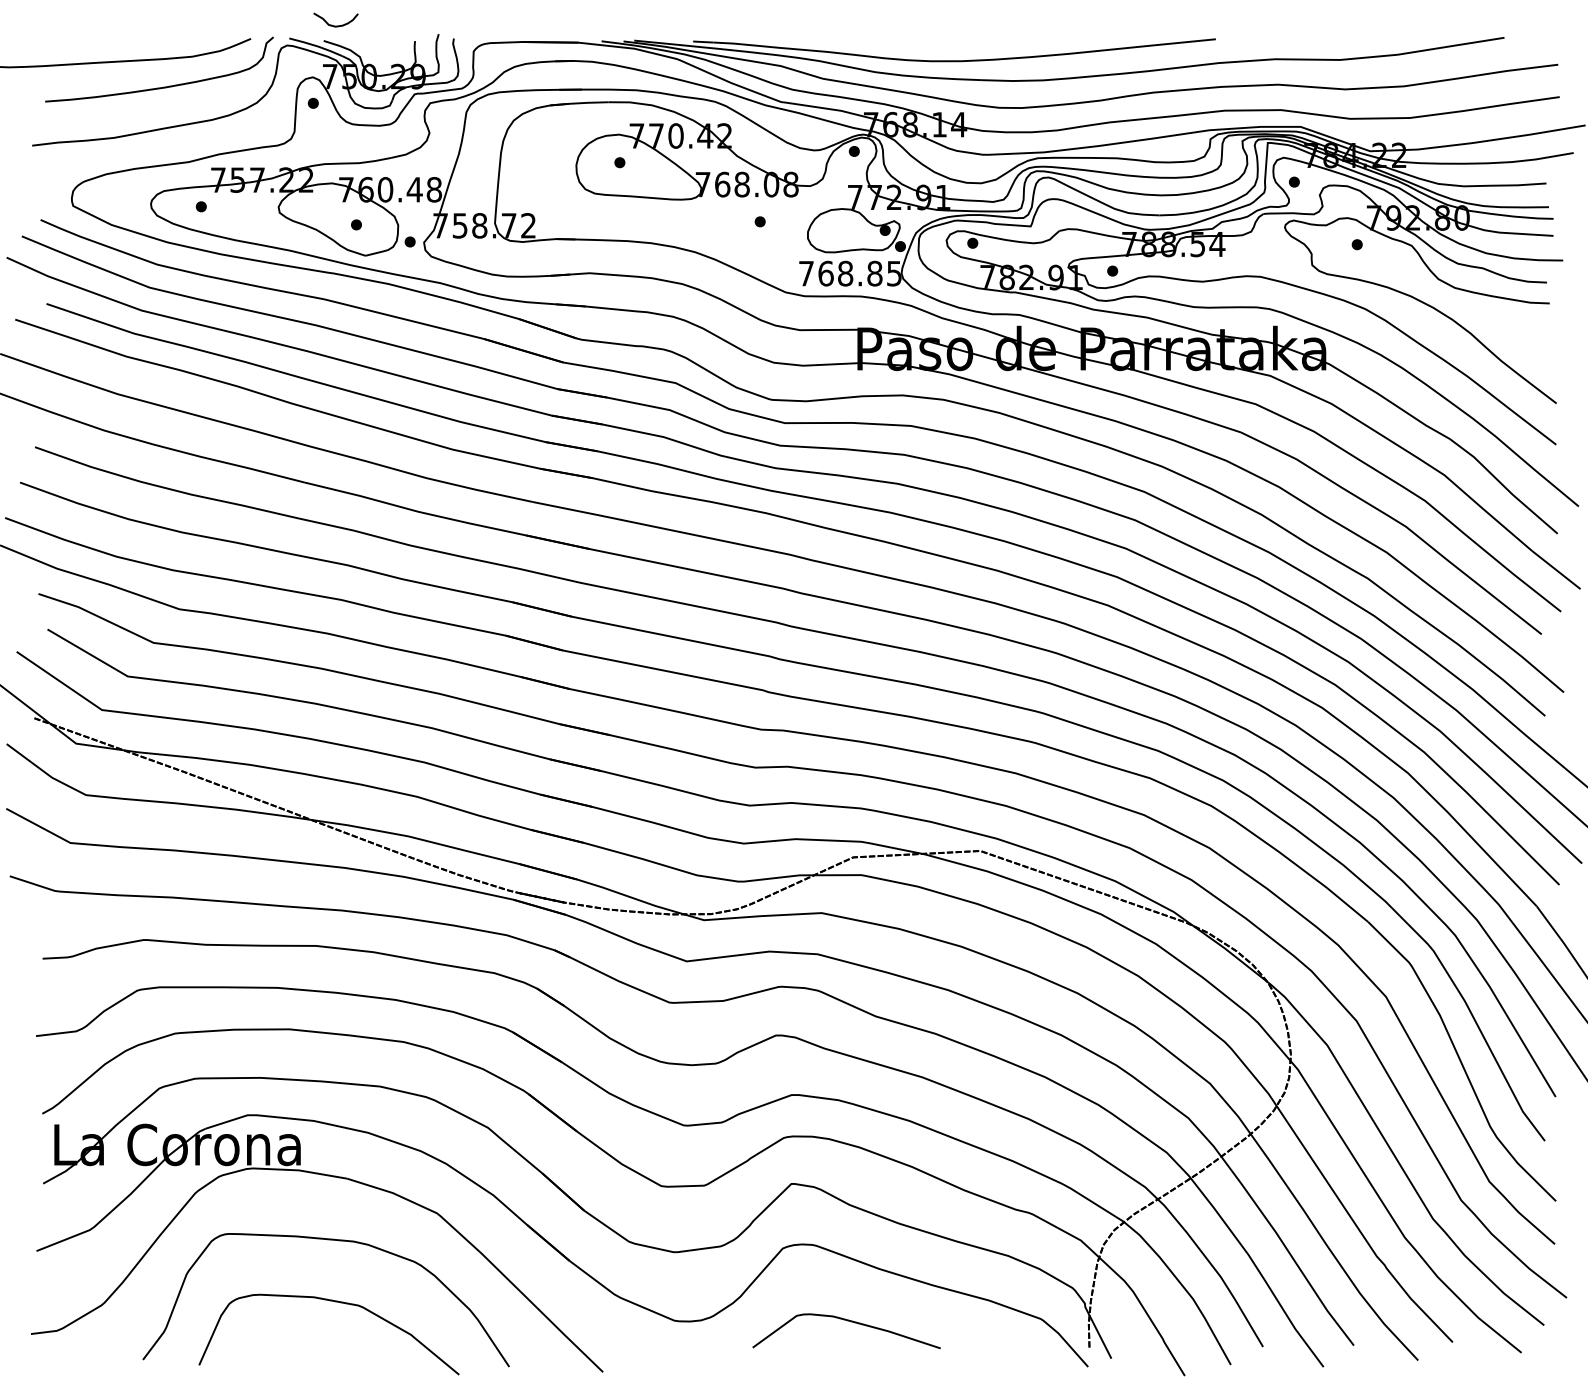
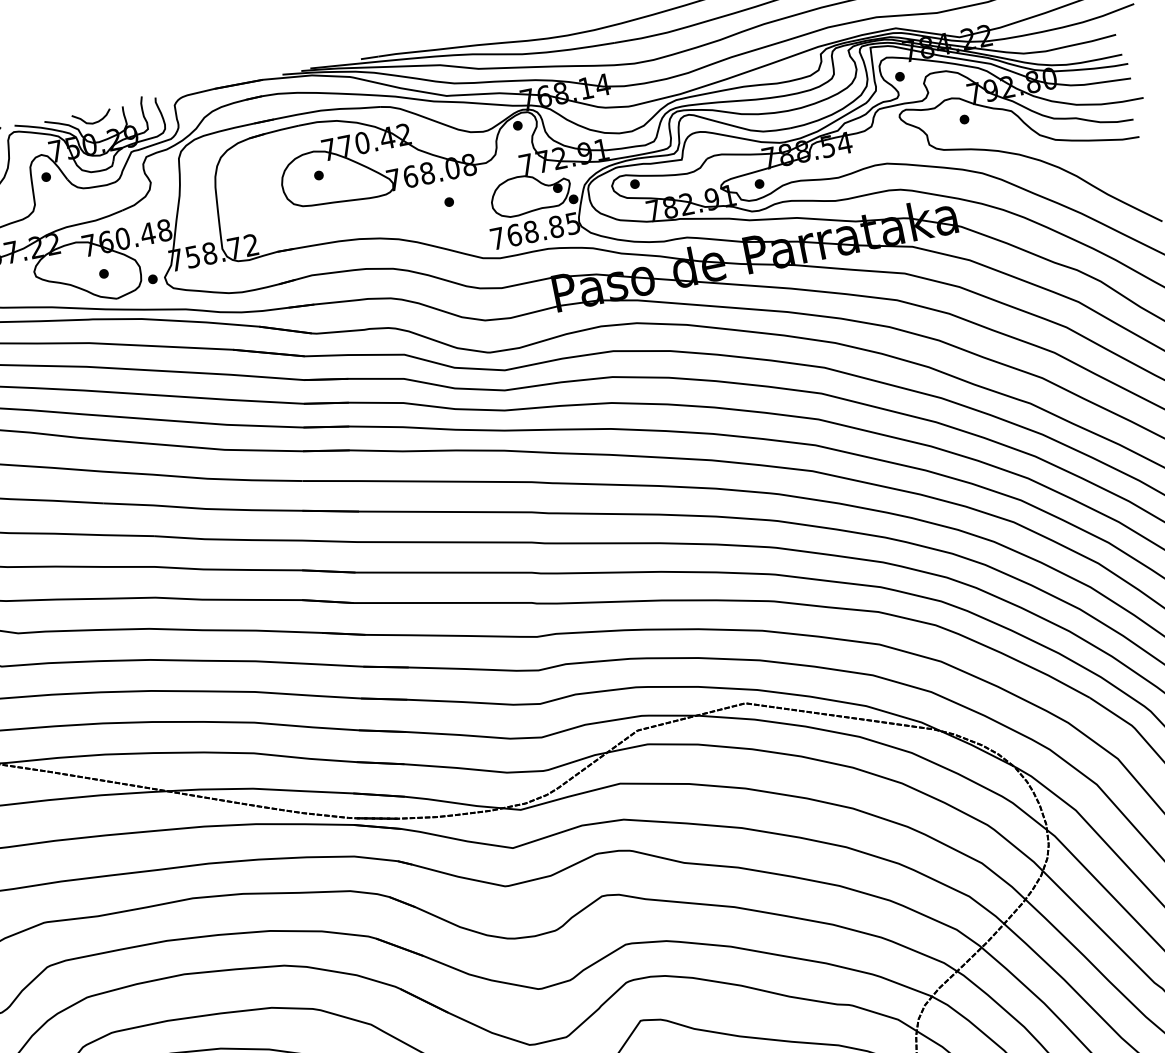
curve: (335, 25) -> (92, 122), moved

